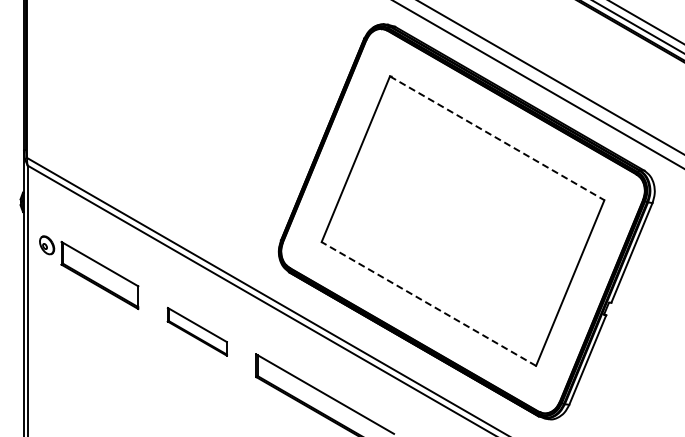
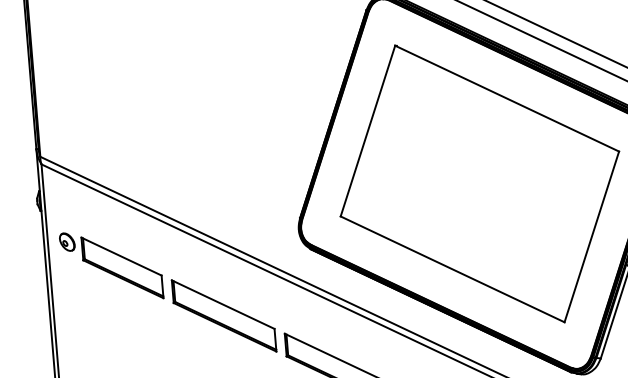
line: (497, 138) -> (507, 98), dashed -> solid
line: (428, 304) -> (452, 269), dashed -> solid
part: (197, 331) -> (224, 315), size x1.67

